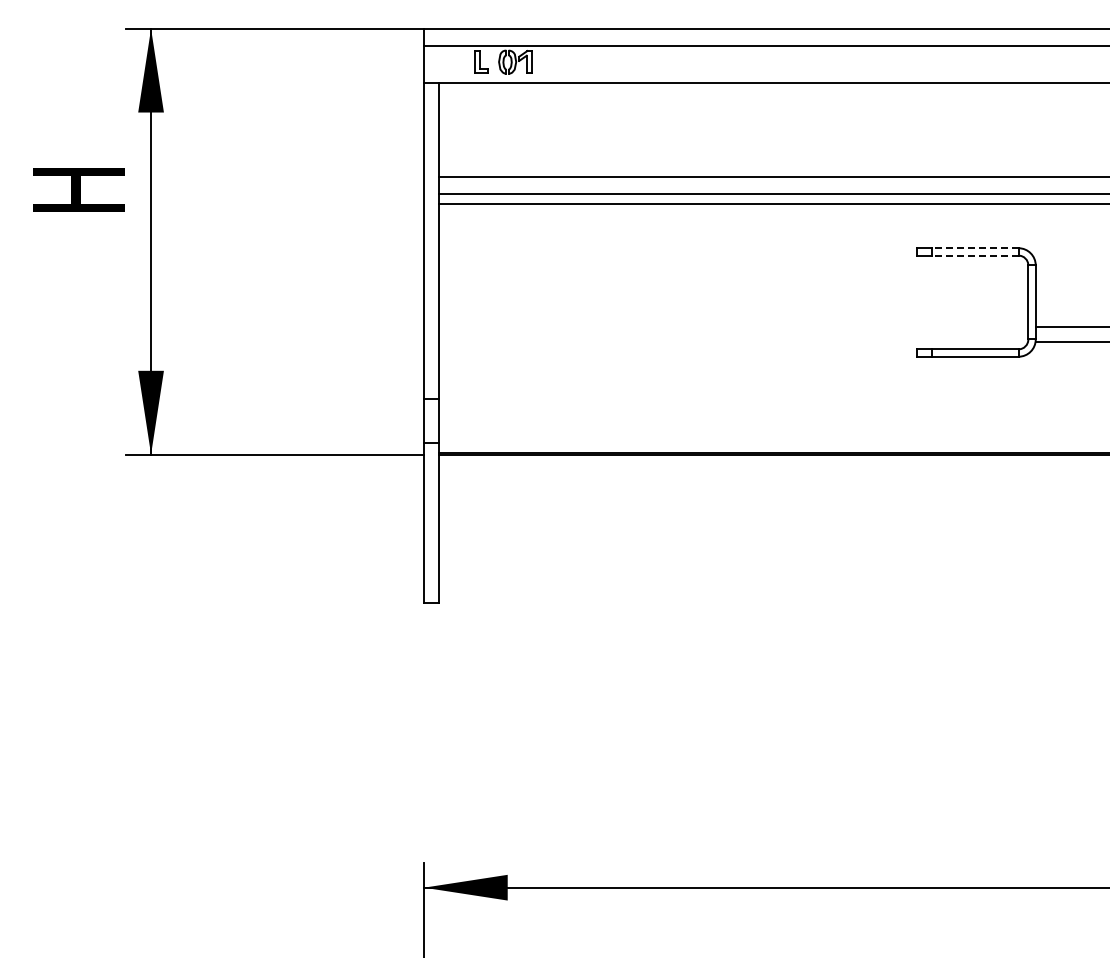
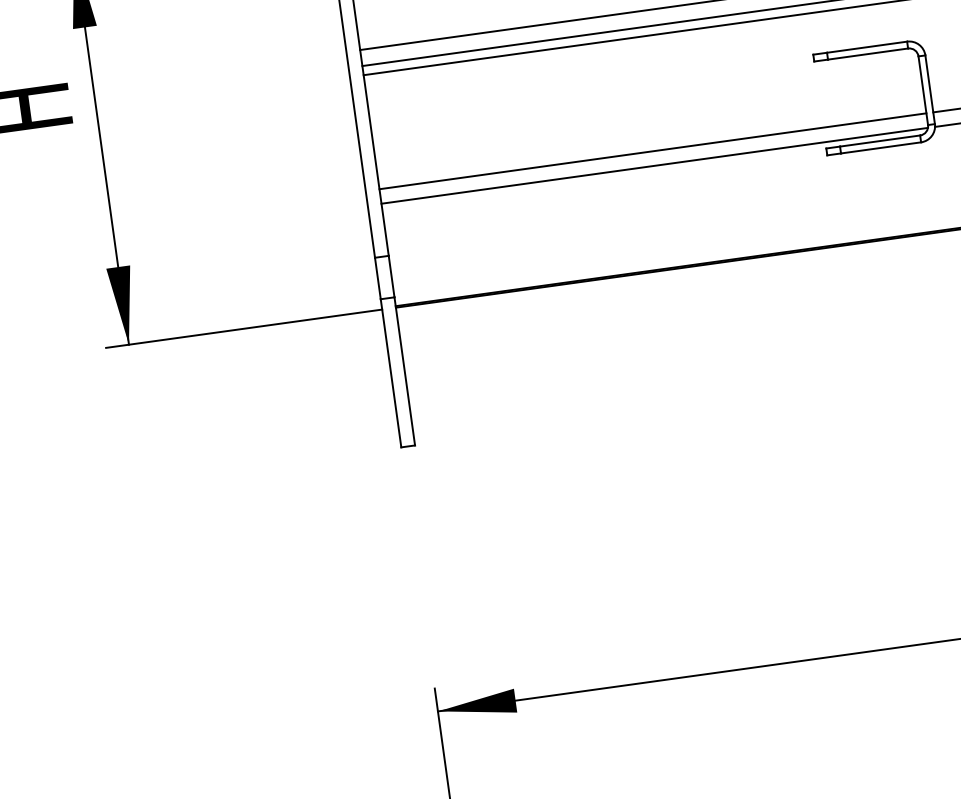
line: (974, 248) -> (866, 47), dashed -> solid
line: (974, 255) -> (867, 54), dashed -> solid
line: (733, 326) -> (652, 150), added
line: (732, 342) -> (653, 165), added

